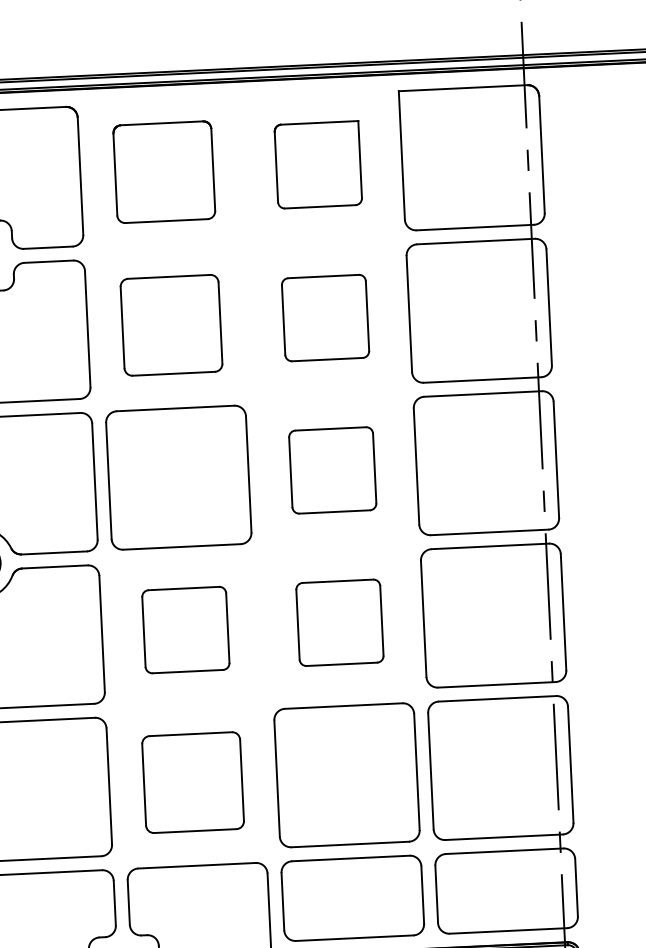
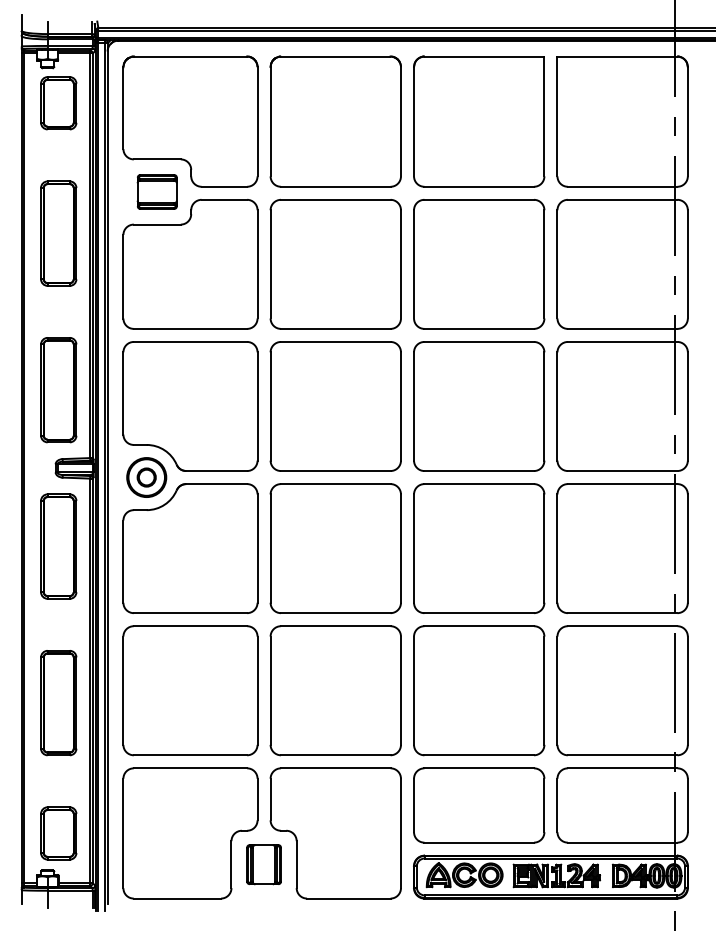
part: (318, 164) -> (479, 121), size x1.67
part: (164, 172) -> (335, 121), size x1.43
part: (325, 318) -> (479, 264), size x1.67
part: (171, 325) -> (335, 264), size x1.43
part: (332, 470) -> (479, 406), size x1.67
part: (340, 622) -> (479, 548), size x1.67
part: (185, 630) -> (335, 548), size x1.67
part: (192, 782) -> (335, 690), size x1.43

